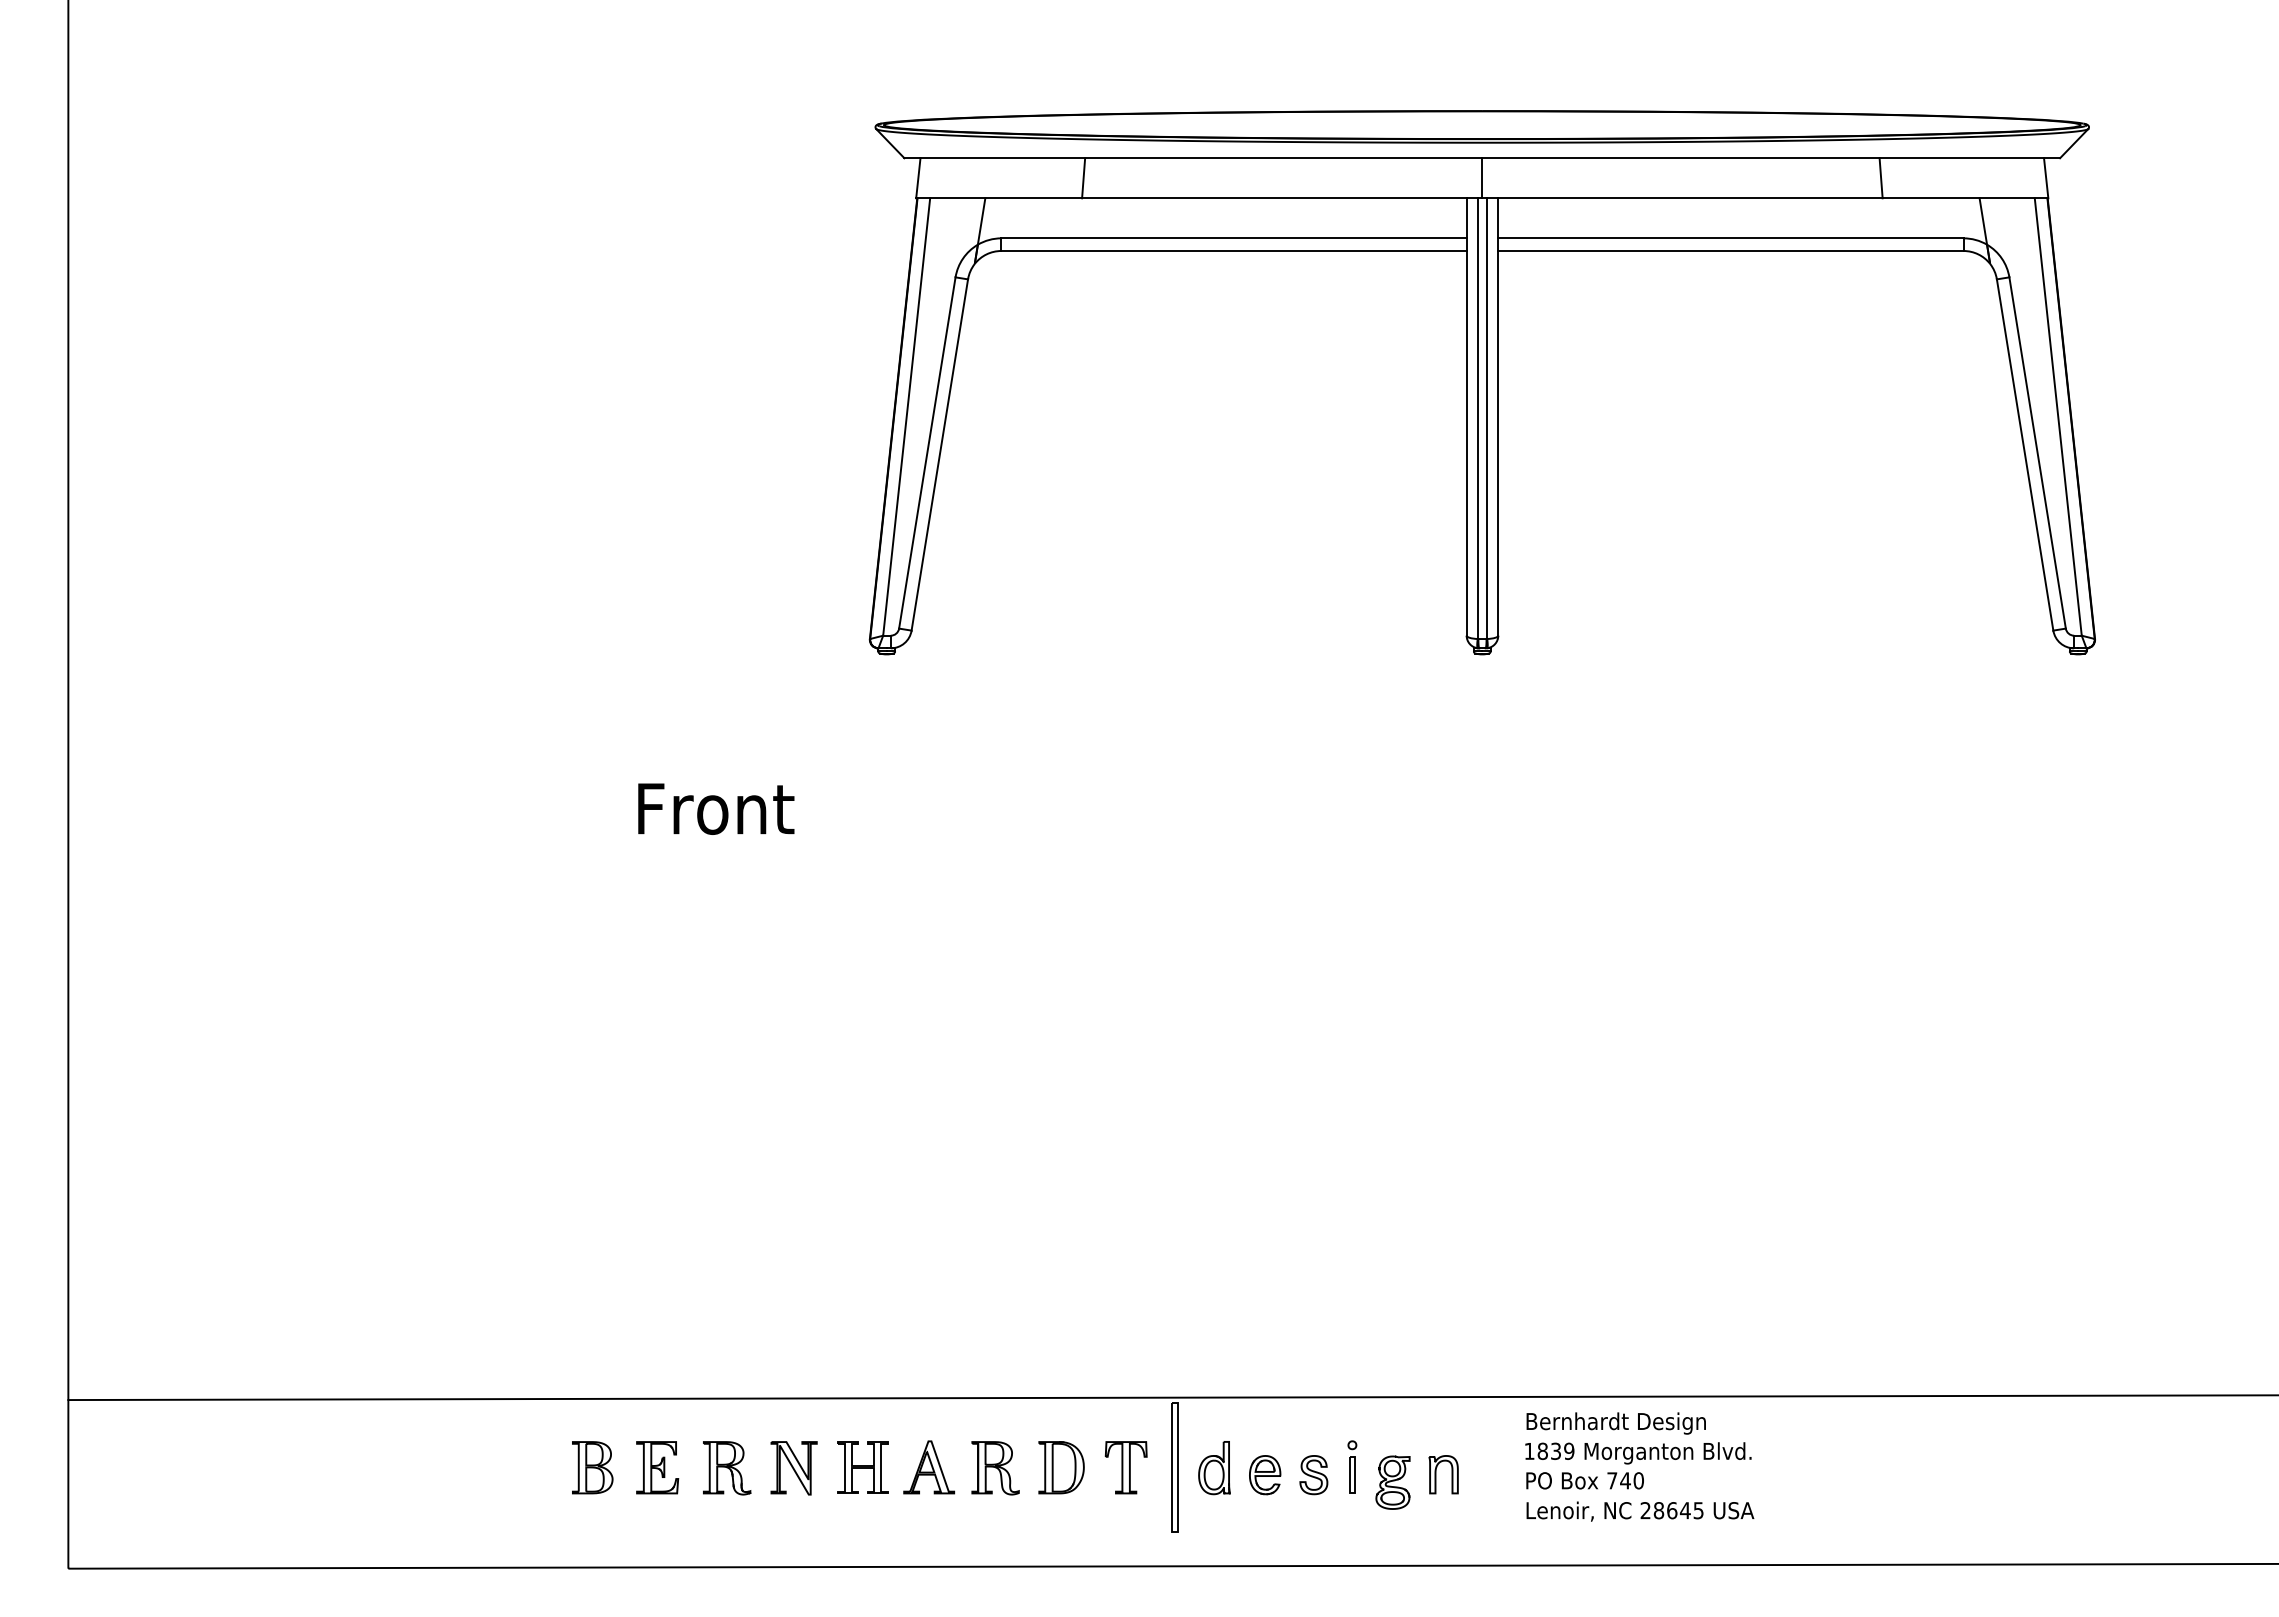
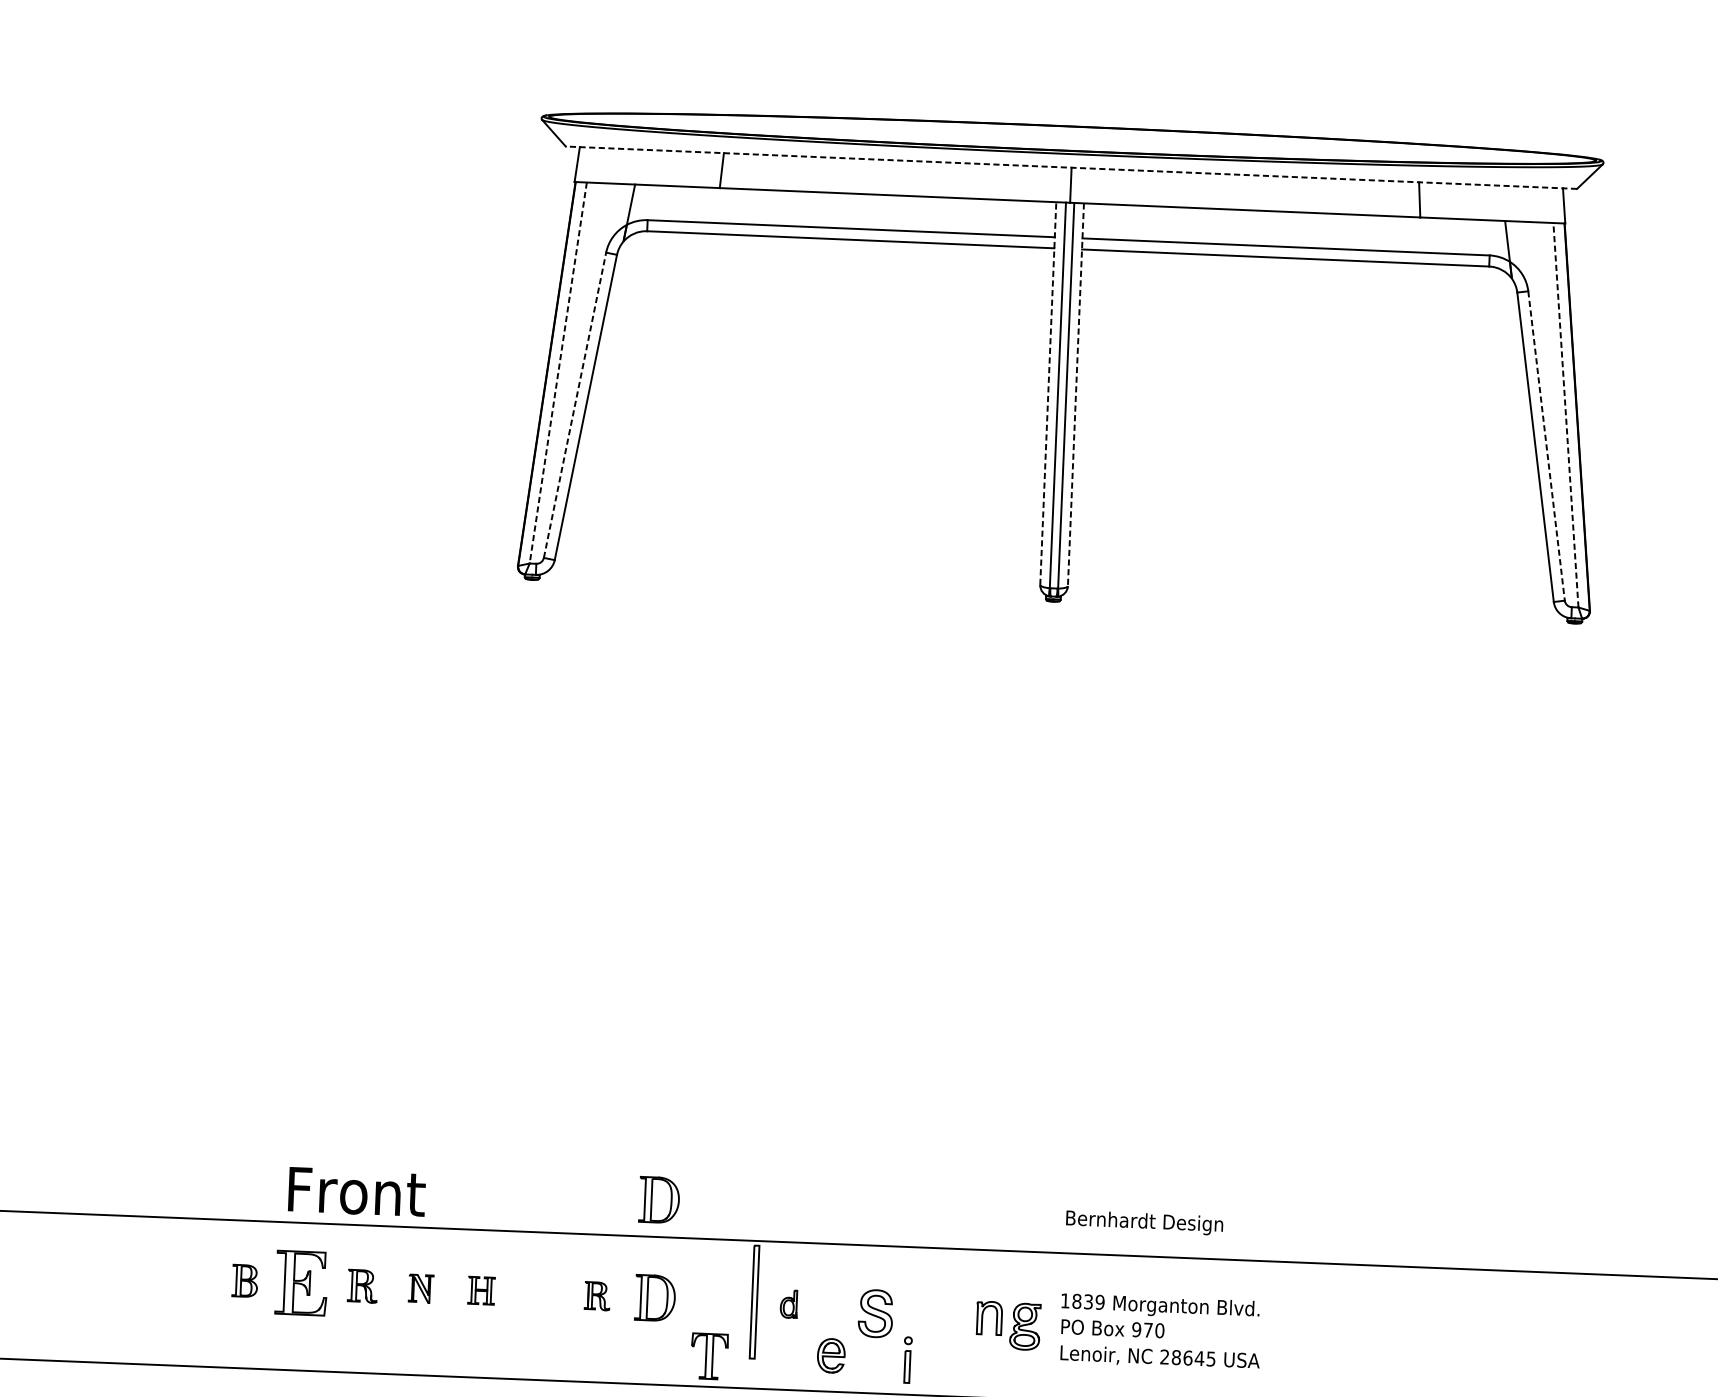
line: (1482, 158) -> (1071, 167), solid -> dashed
line: (906, 417) -> (558, 373), solid -> dashed
line: (1466, 417) -> (1048, 393), solid -> dashed
line: (1498, 417) -> (1076, 395), solid -> dashed
line: (2058, 417) -> (1566, 415), solid -> dashed
line: (927, 452) -> (575, 404), solid -> dashed
line: (2037, 452) -> (1546, 445), solid -> dashed
text: (716, 808) -> (357, 1191), moved
part: (1061, 1355) -> (659, 1199), added
text: (1615, 1423) -> (1143, 1222), moved
part: (1352, 1466) -> (907, 1359), moved
part: (592, 1467) -> (244, 1280), size x0.7
part: (657, 1467) -> (301, 1283), size x1.4
part: (862, 1467) -> (481, 1290), size x0.6
part: (929, 1467) -> (539, 1293), removed
part: (1125, 1467) -> (708, 1356), moved
part: (727, 1468) -> (362, 1286), size x0.7
part: (793, 1468) -> (420, 1288), size x0.6
part: (995, 1468) -> (597, 1296), size x0.6
part: (1214, 1468) -> (789, 1304), size x0.6
part: (1265, 1475) -> (831, 1356), moved
part: (1313, 1475) -> (875, 1314), size x1.4
text: (1618, 1480) -> (1142, 1329), 740 -> 970
part: (1392, 1482) -> (1024, 1326), moved

